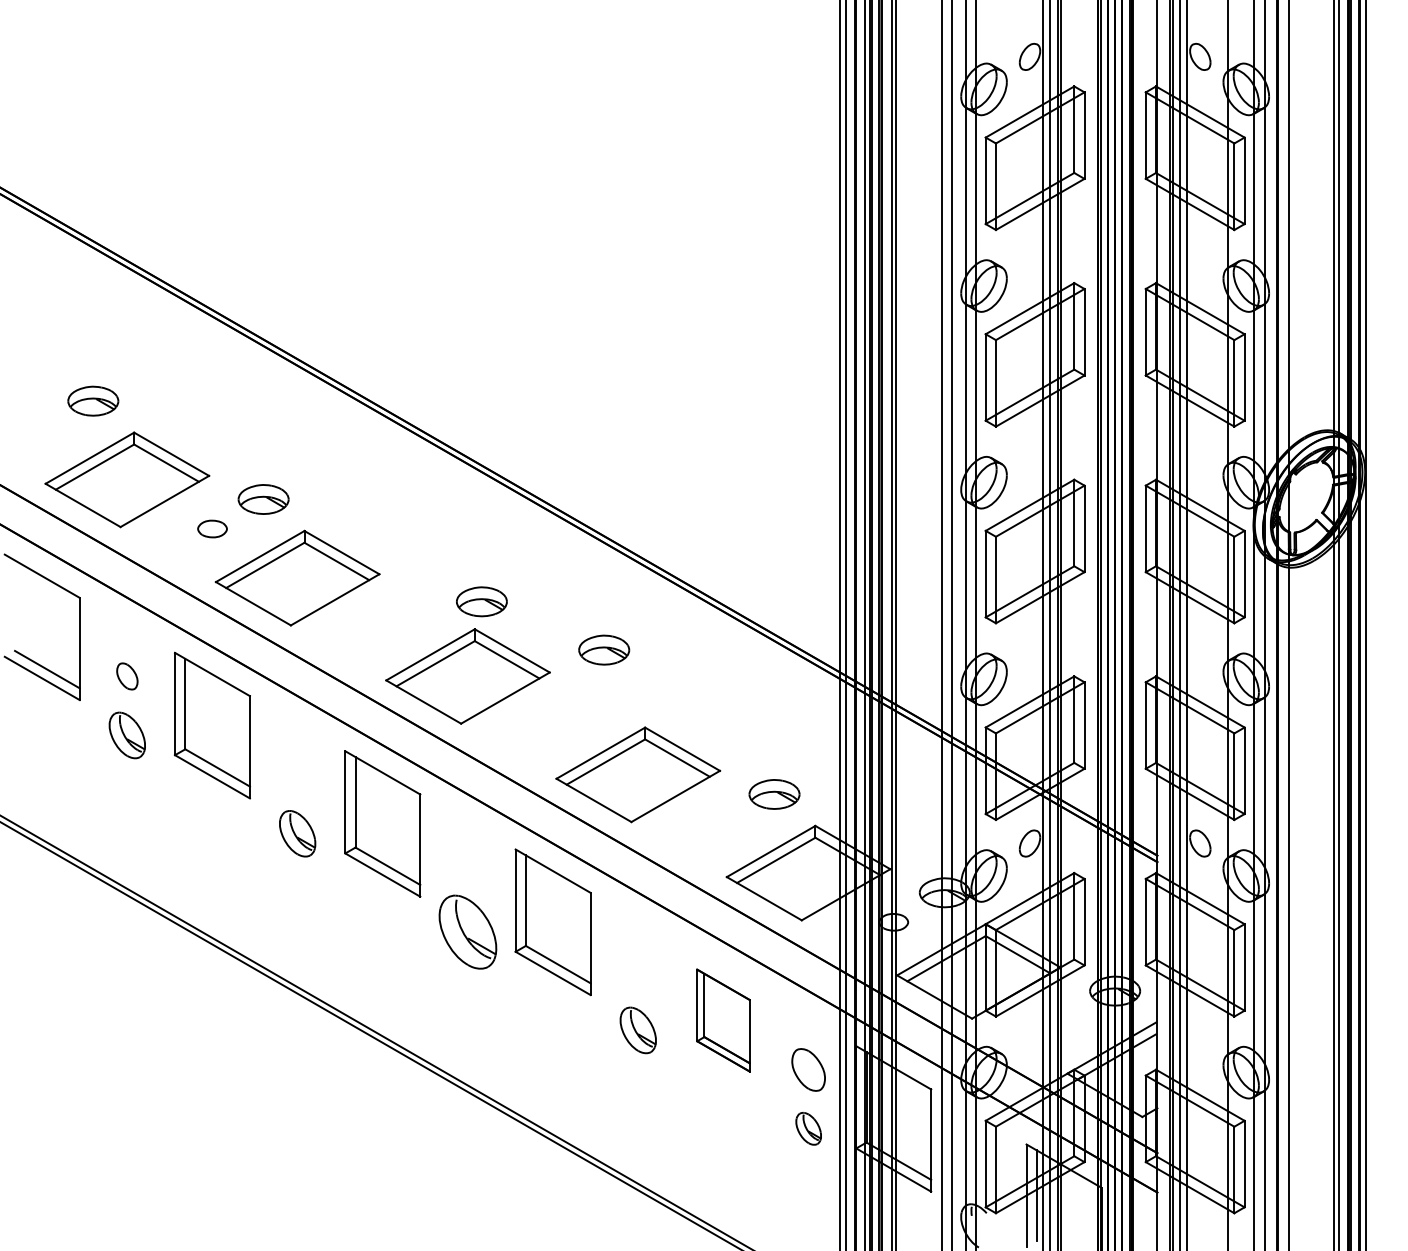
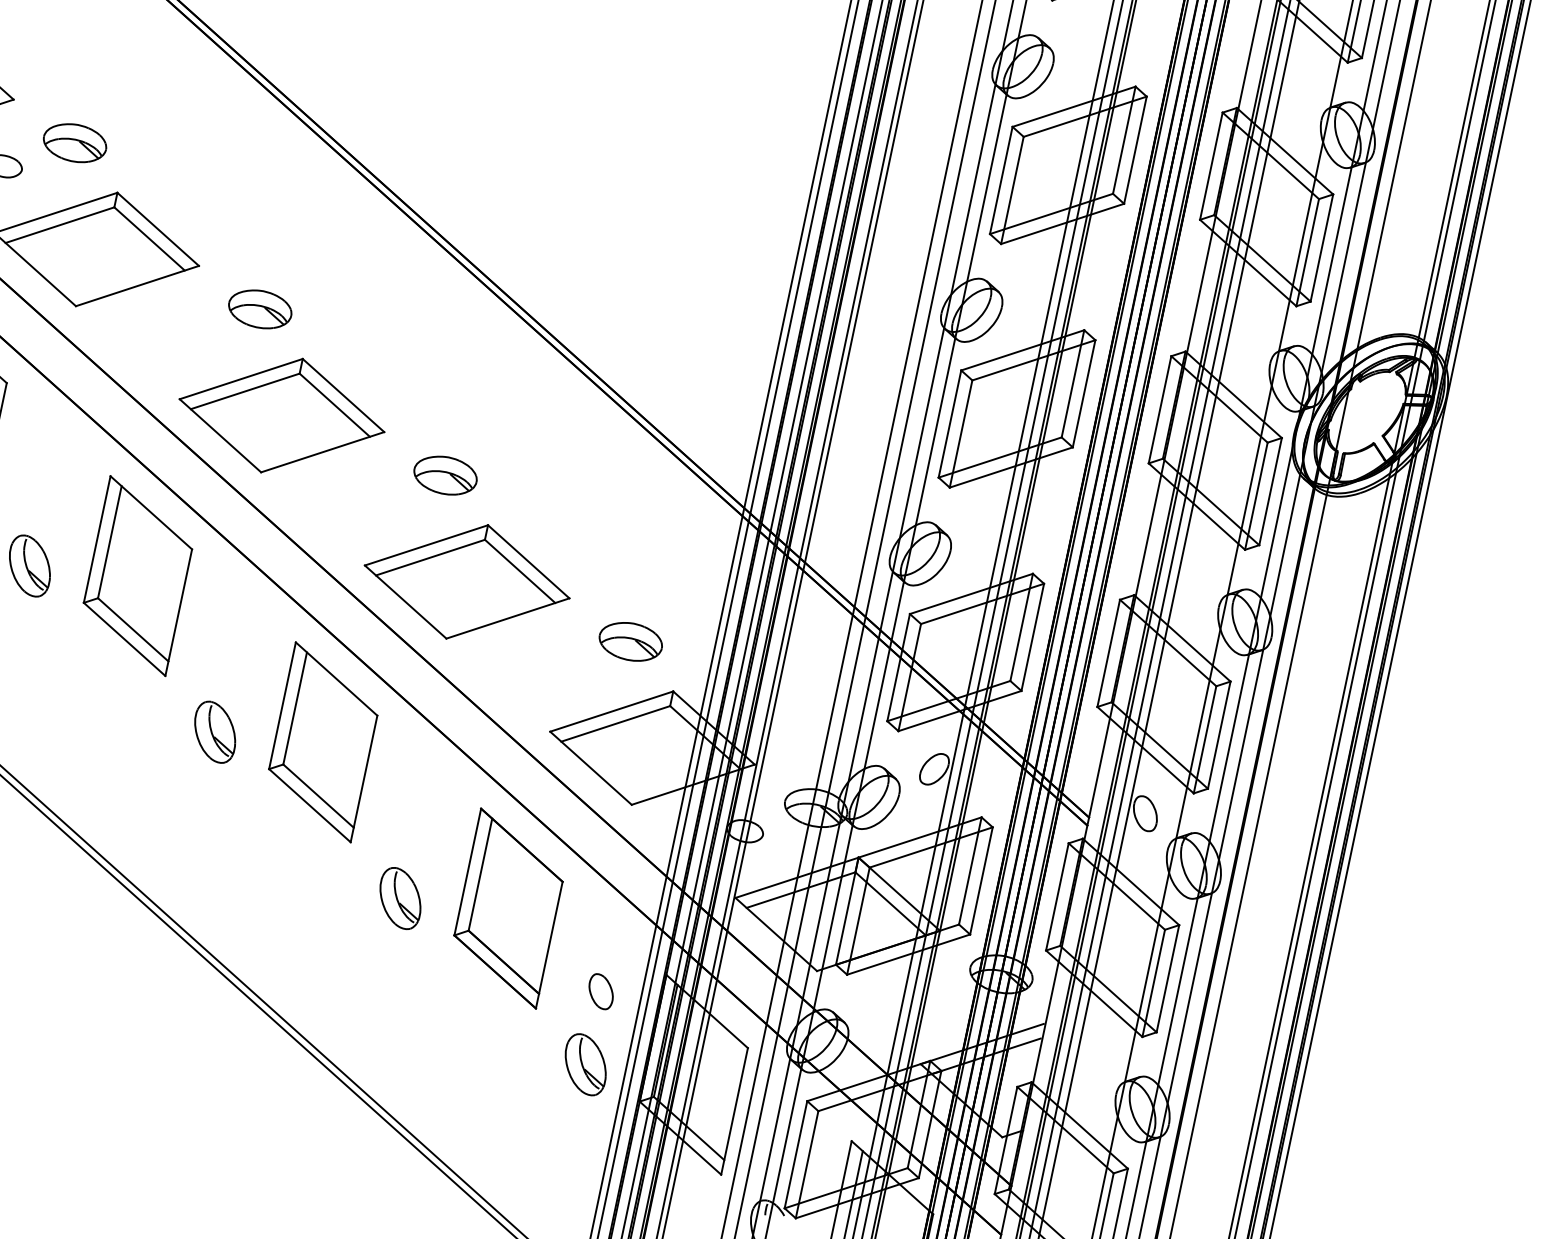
part: (481, 601) -> (259, 308), moved
part: (604, 649) -> (446, 474), moved
part: (467, 931) -> (214, 731), size x0.62
part: (723, 1020) -> (508, 908), size x1.43
part: (808, 1069) -> (601, 991), size x0.62
part: (808, 1128) -> (585, 1064), size x1.43

